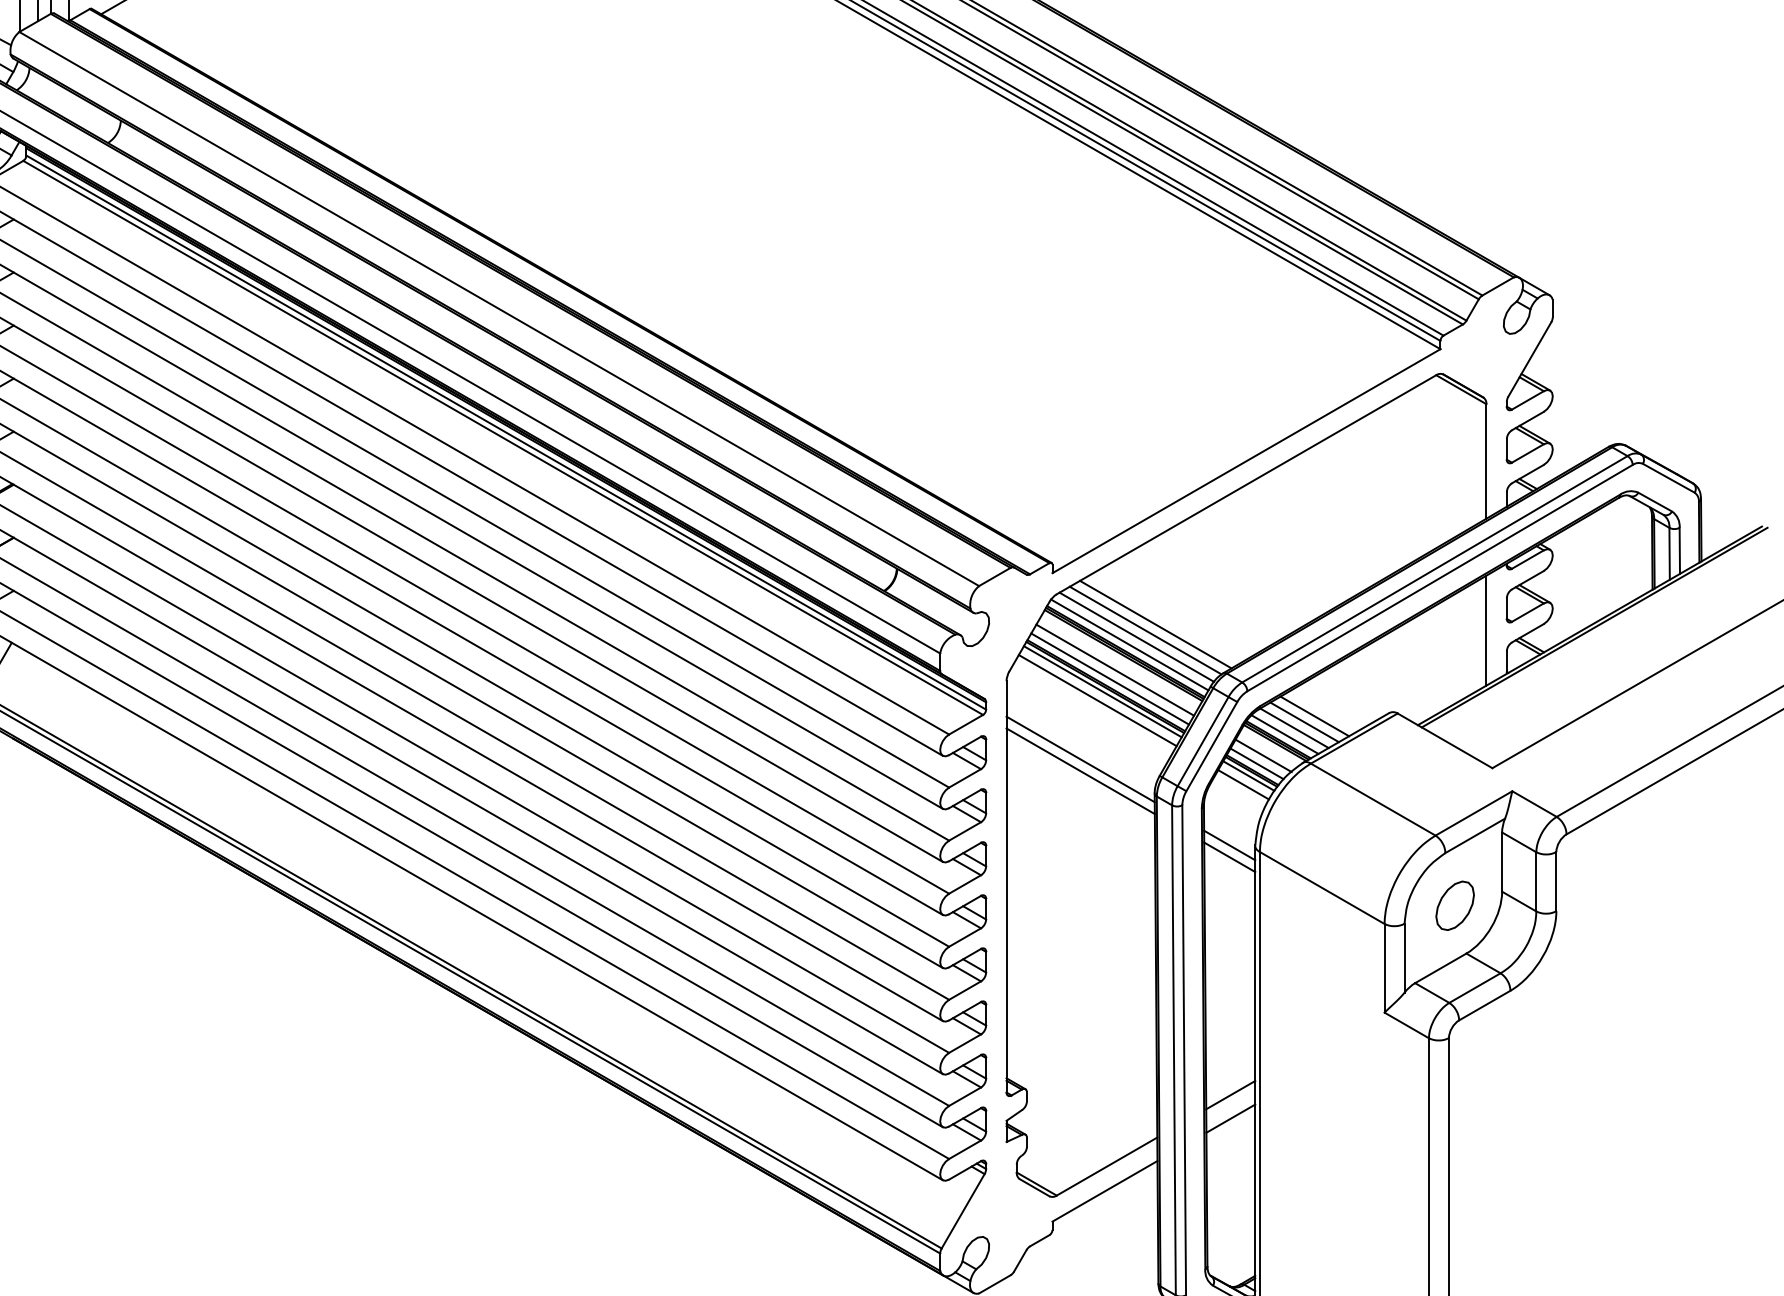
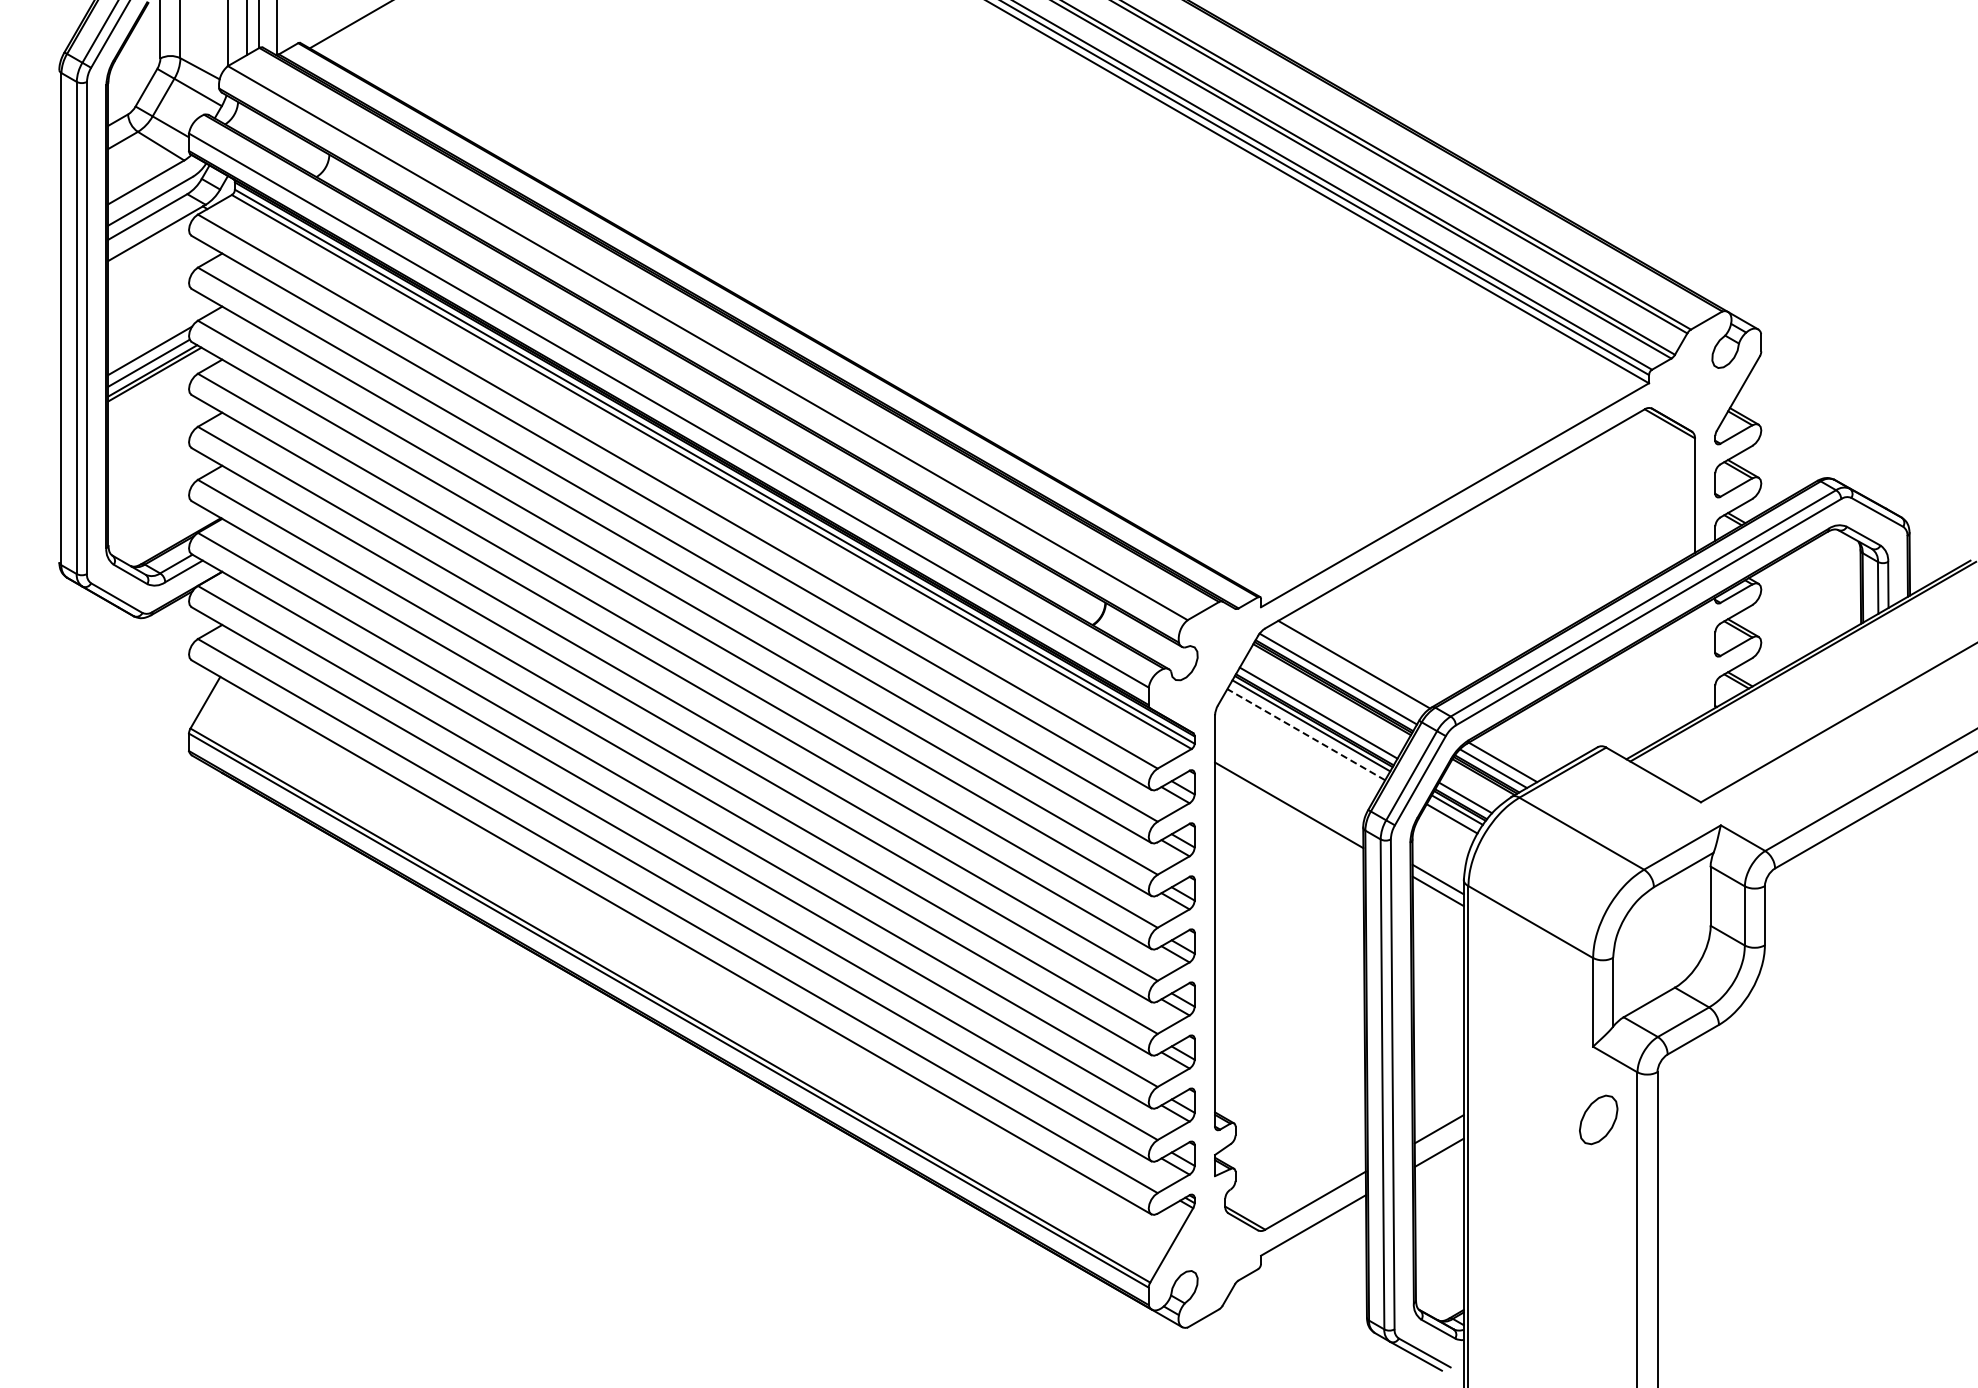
line: (1155, 624) -> (1364, 658), removed
line: (1485, 630) -> (1694, 664), removed
line: (1136, 637) -> (1345, 671), removed
line: (1114, 669) -> (1323, 703), removed
line: (1096, 700) -> (1305, 734), solid -> dashed
line: (1314, 716) -> (1523, 750), removed
line: (1303, 722) -> (1512, 756), removed
line: (1263, 755) -> (1472, 789), removed
line: (1080, 759) -> (1289, 793), removed
part: (1454, 905) -> (1598, 1119), moved

